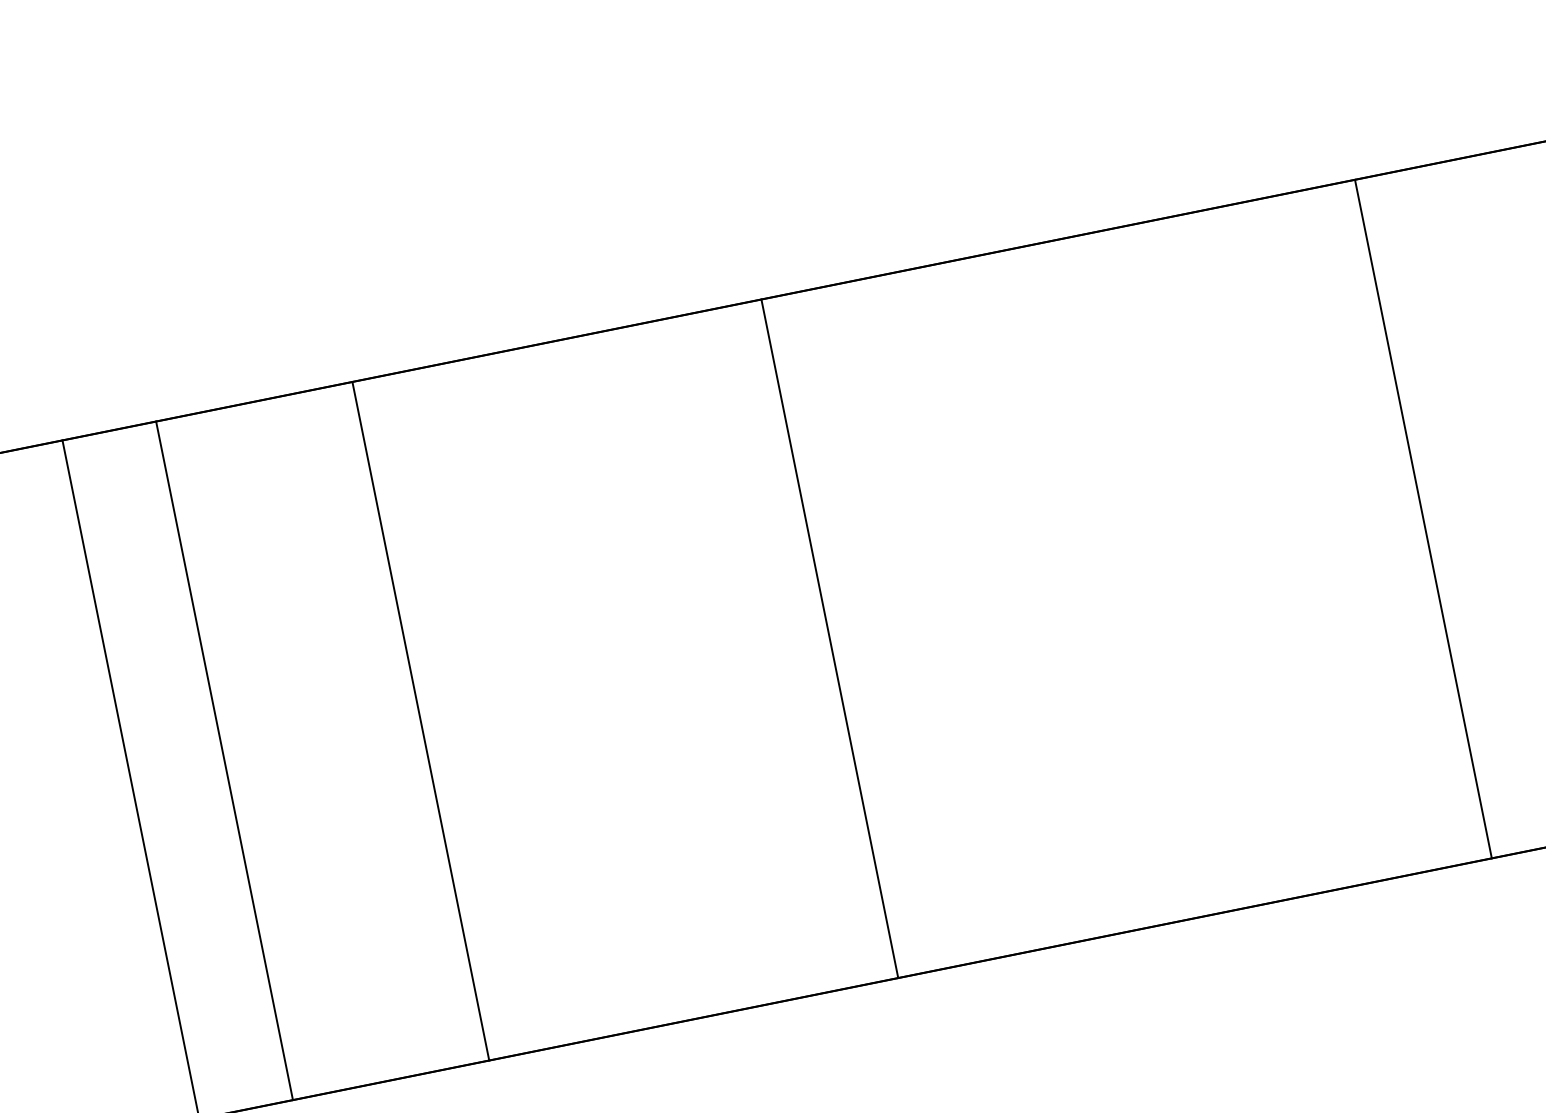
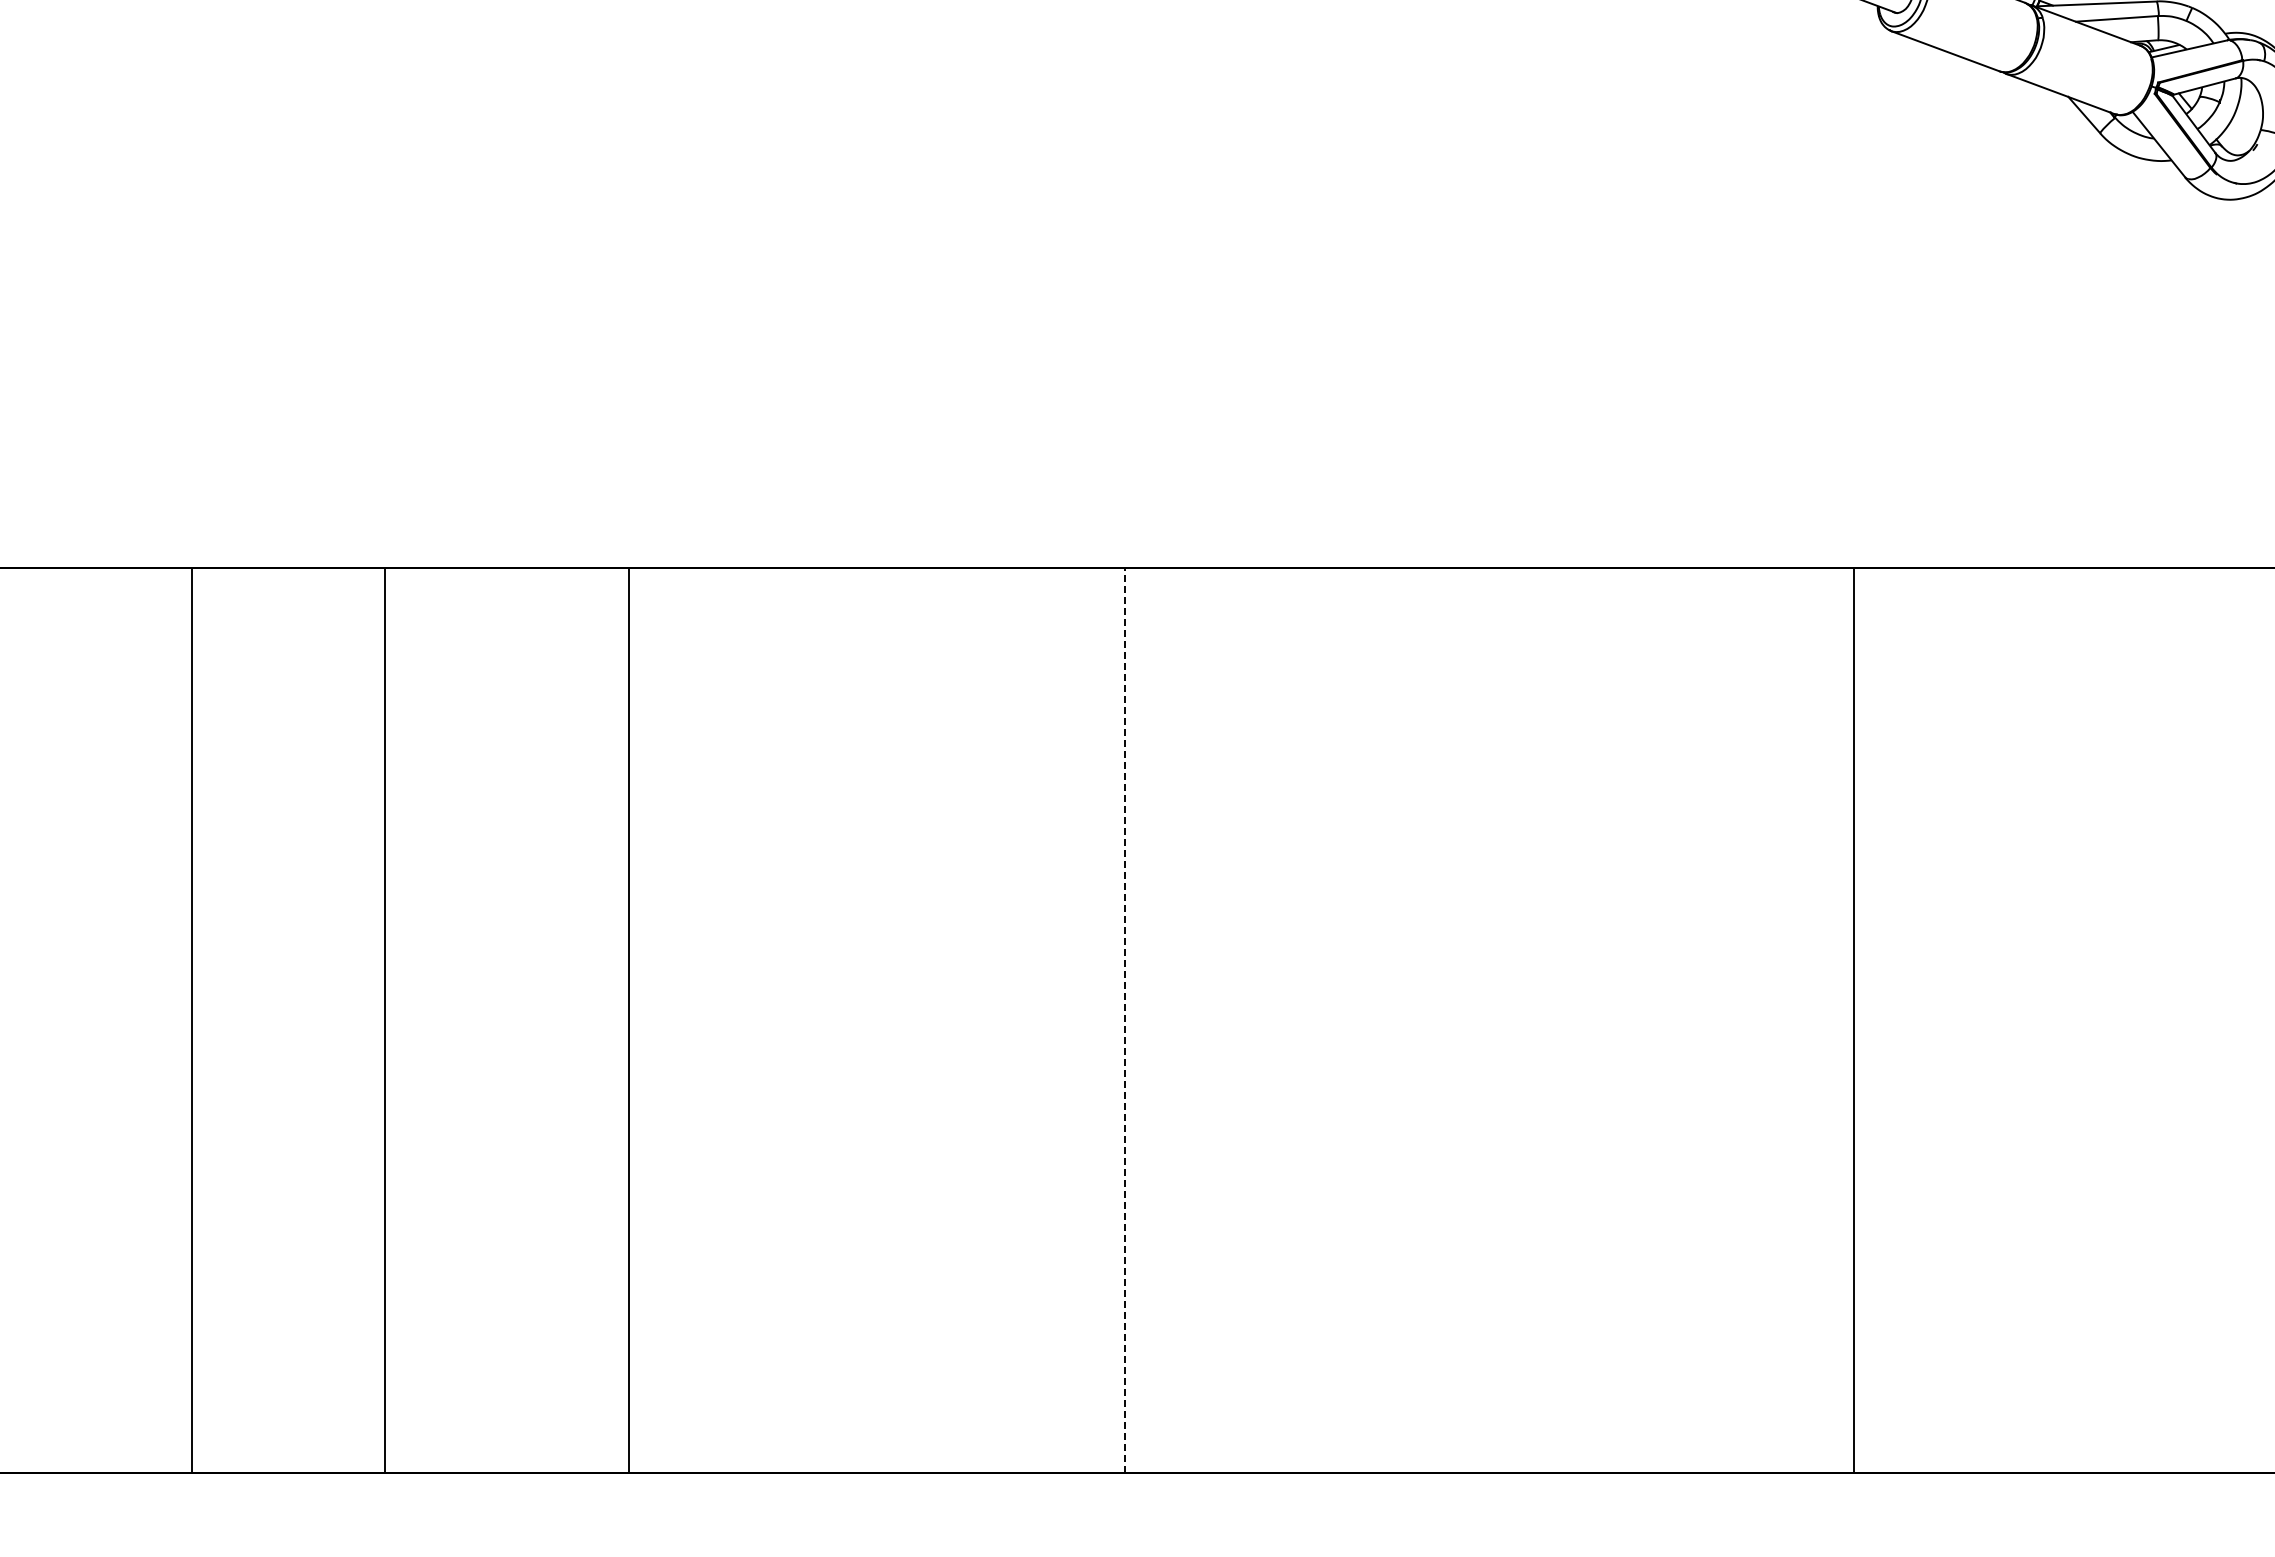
line: (1423, 519) -> (1854, 1020), moved
line: (829, 638) -> (1124, 1020), solid -> dashed
line: (420, 721) -> (628, 1020), moved
line: (224, 760) -> (385, 1020), moved

